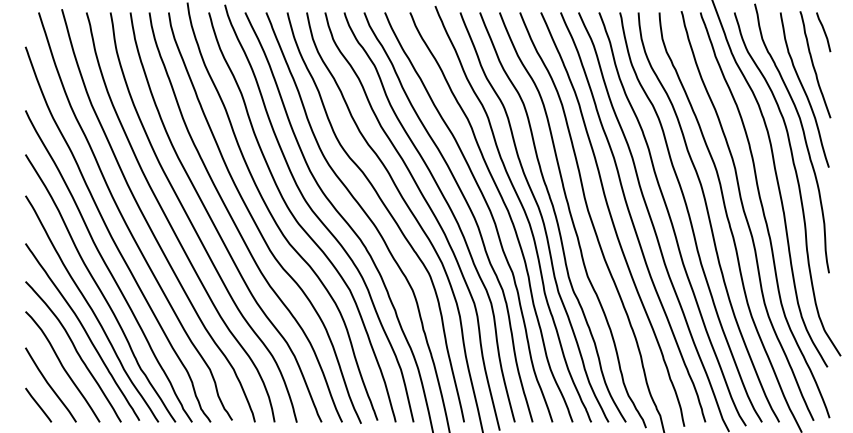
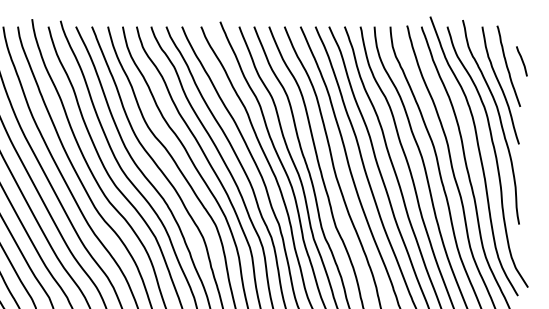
line: (823, 32) -> (521, 61), moved

